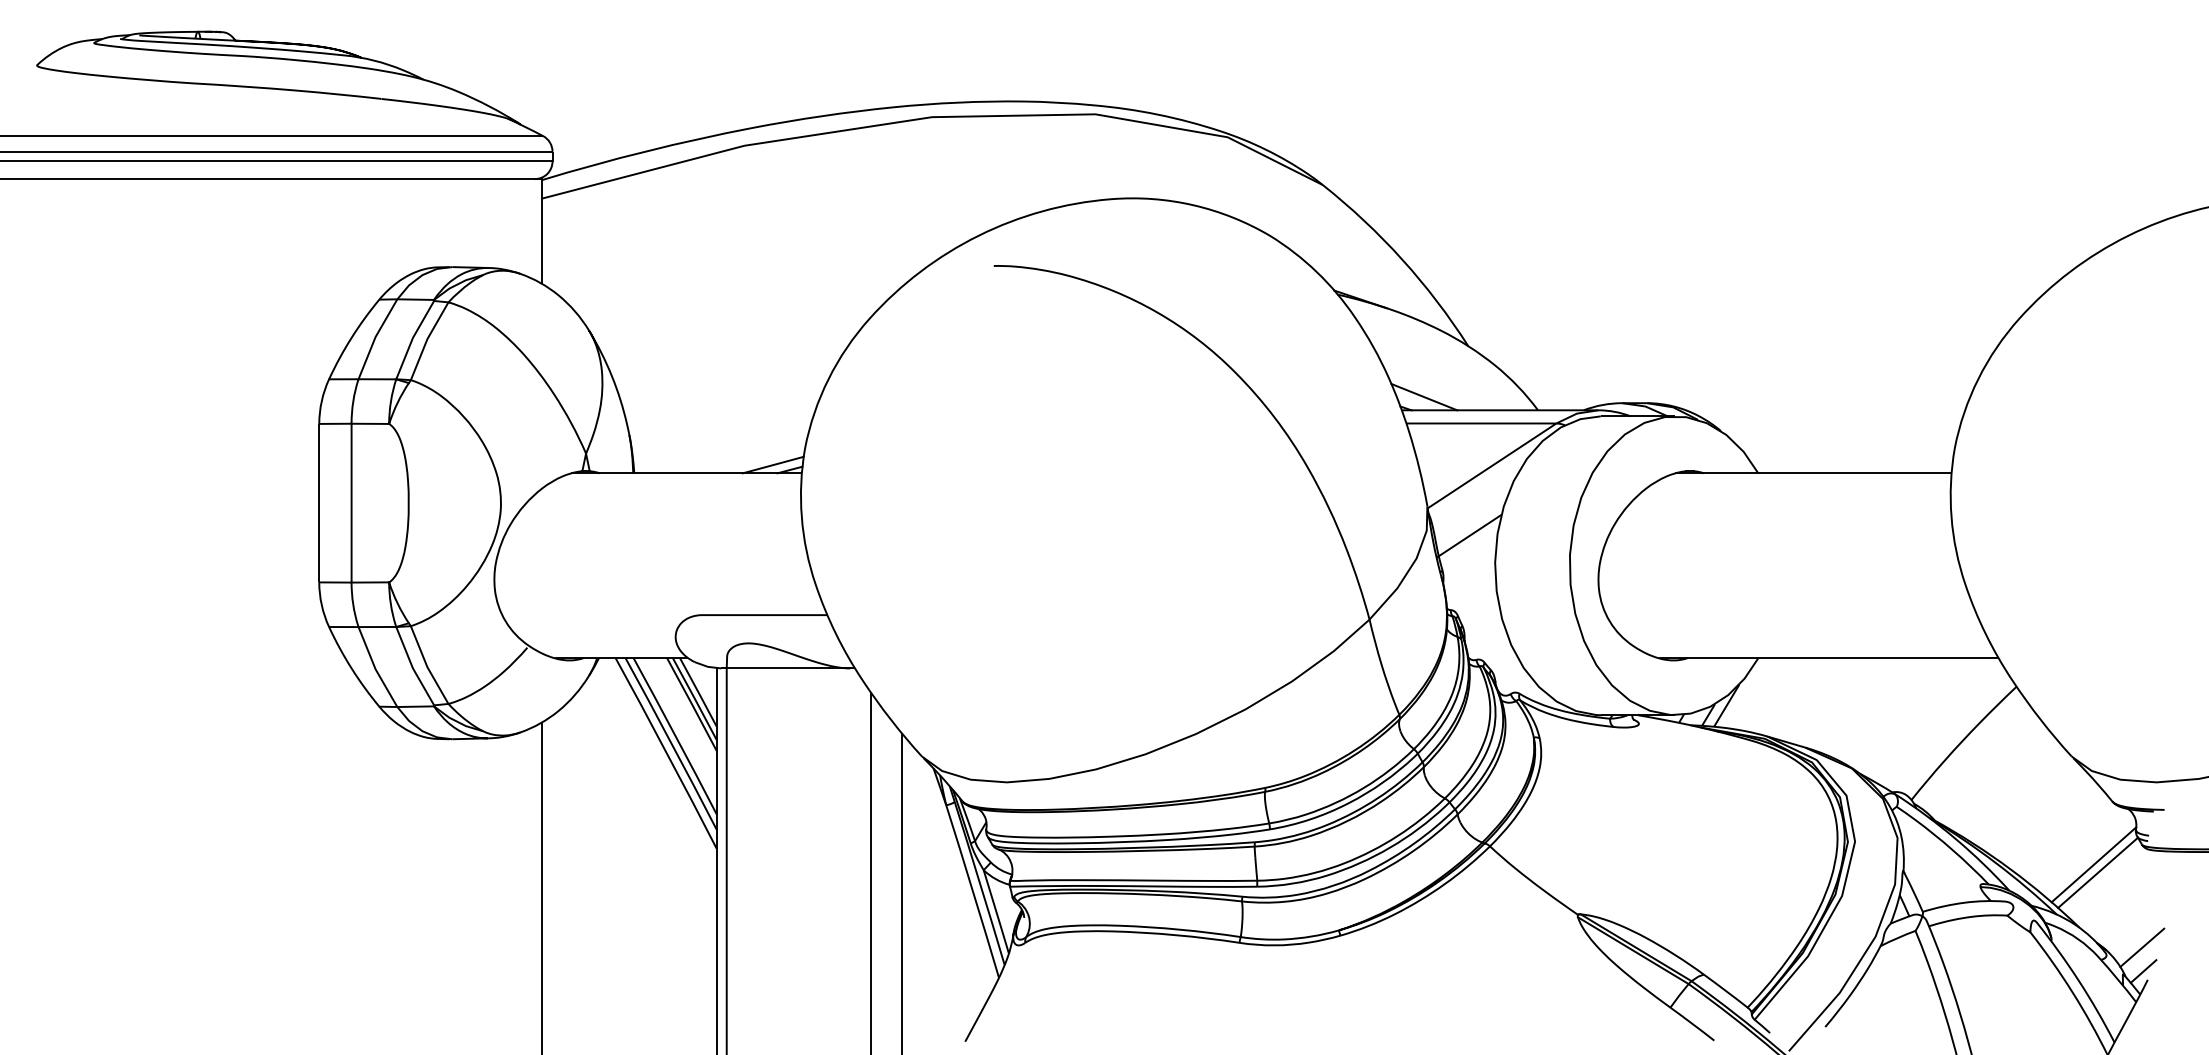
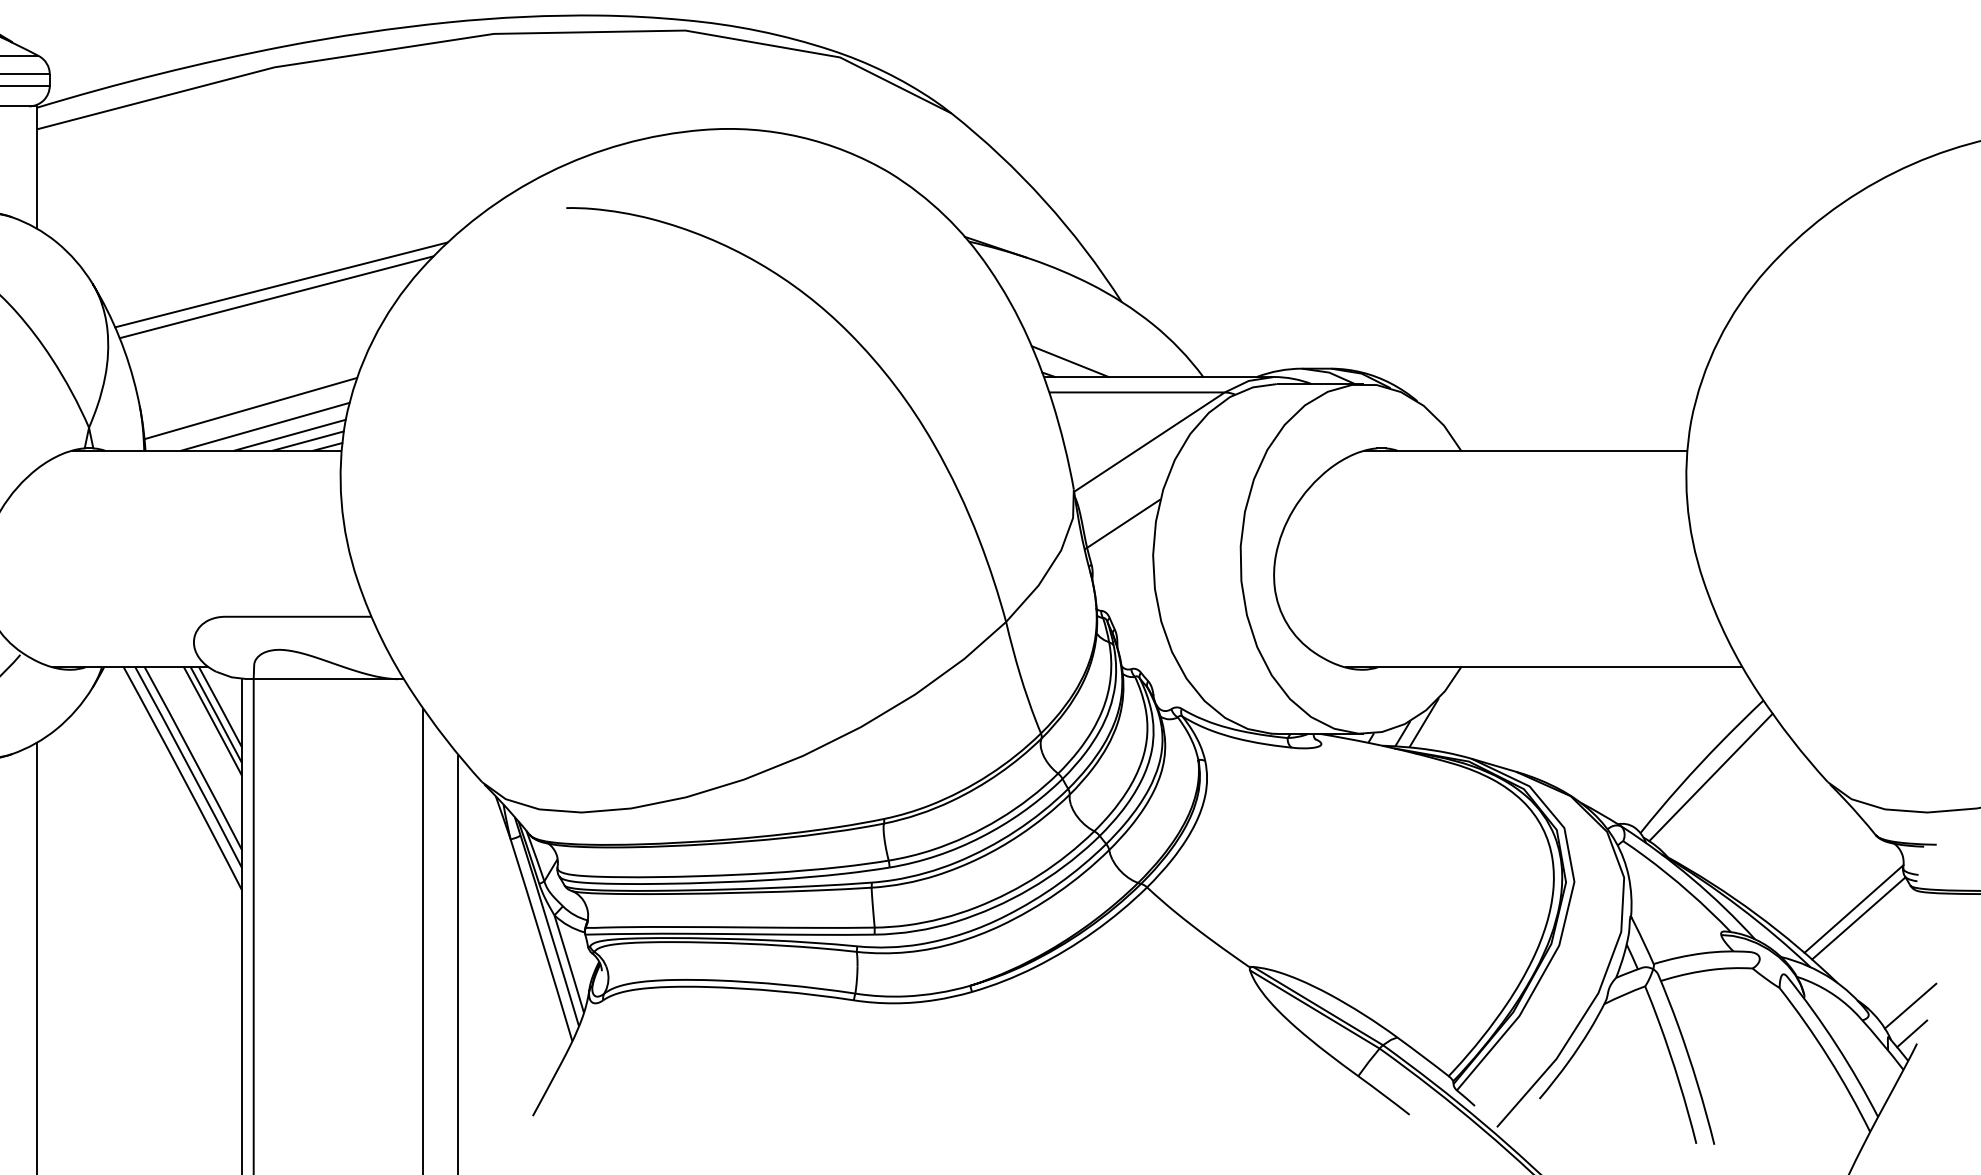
line: (750, 331) -> (281, 284), added
line: (746, 342) -> (276, 297), added
line: (724, 437) -> (251, 408), added
line: (736, 452) -> (265, 426), added
line: (757, 459) -> (289, 434), added
line: (1971, 752) -> (1710, 777), added

